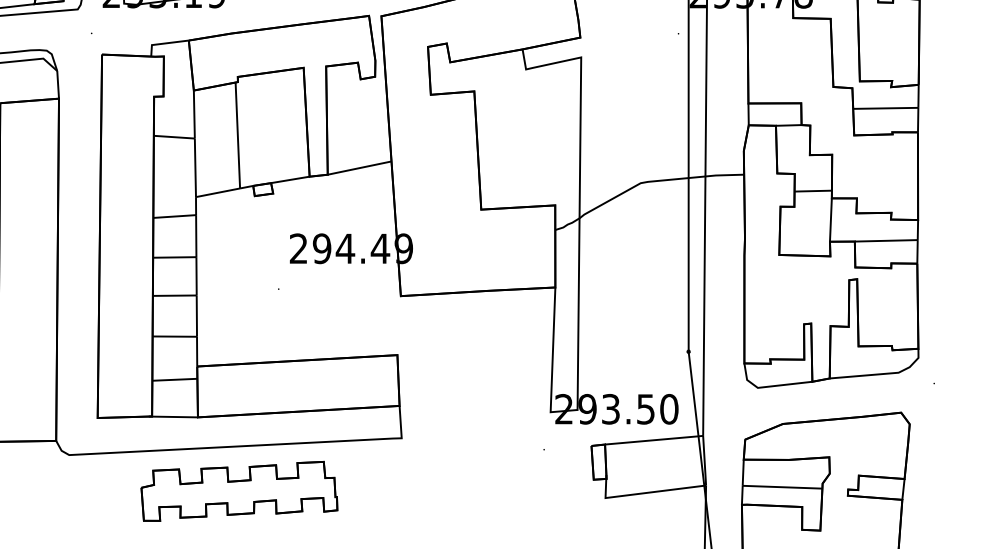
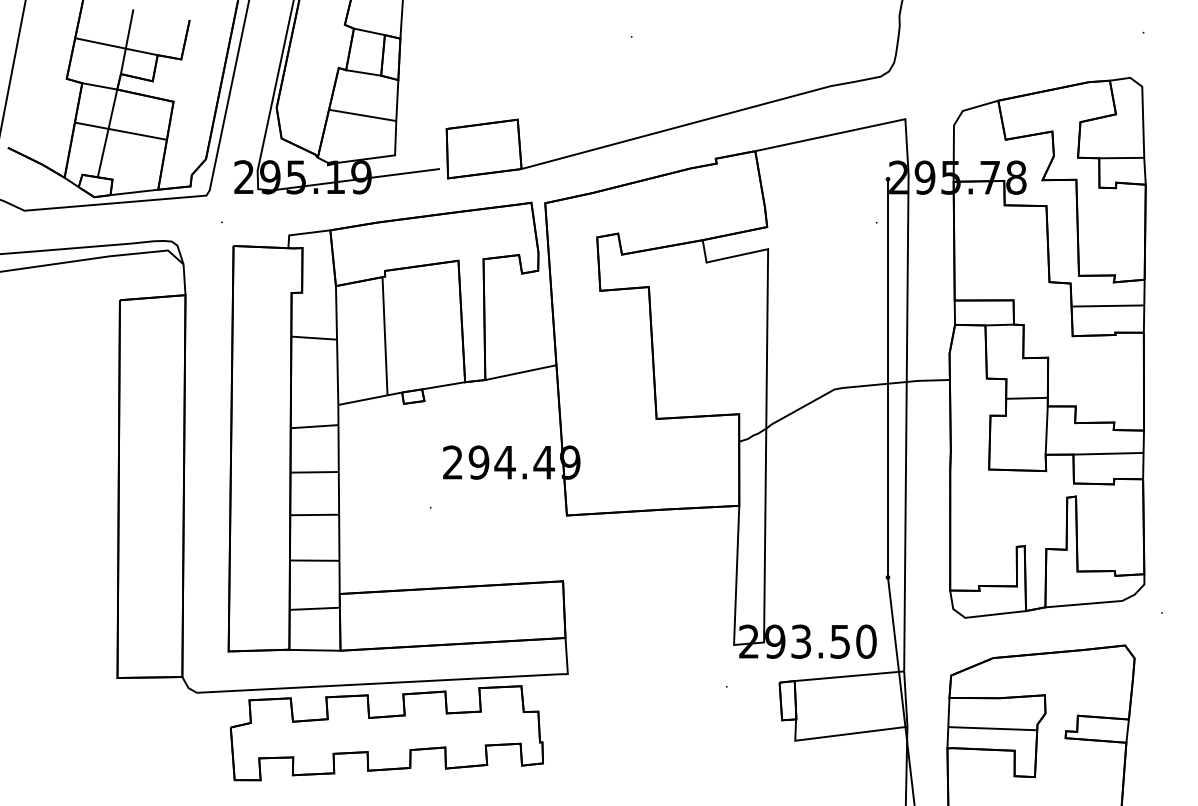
part: (239, 491) -> (386, 733), size x1.43

